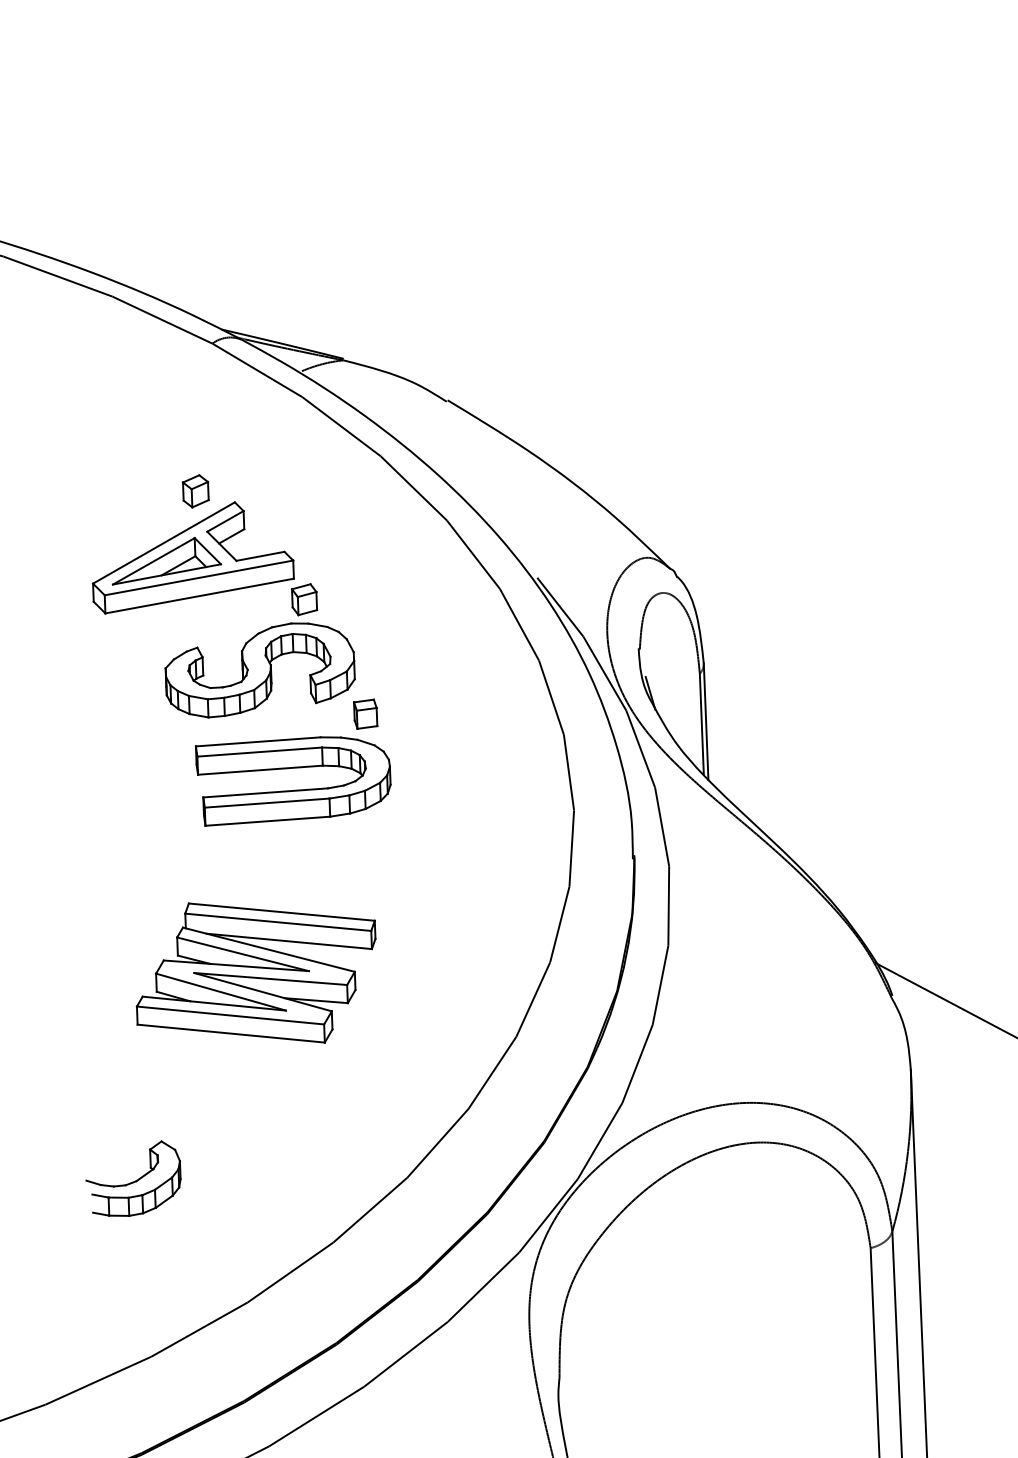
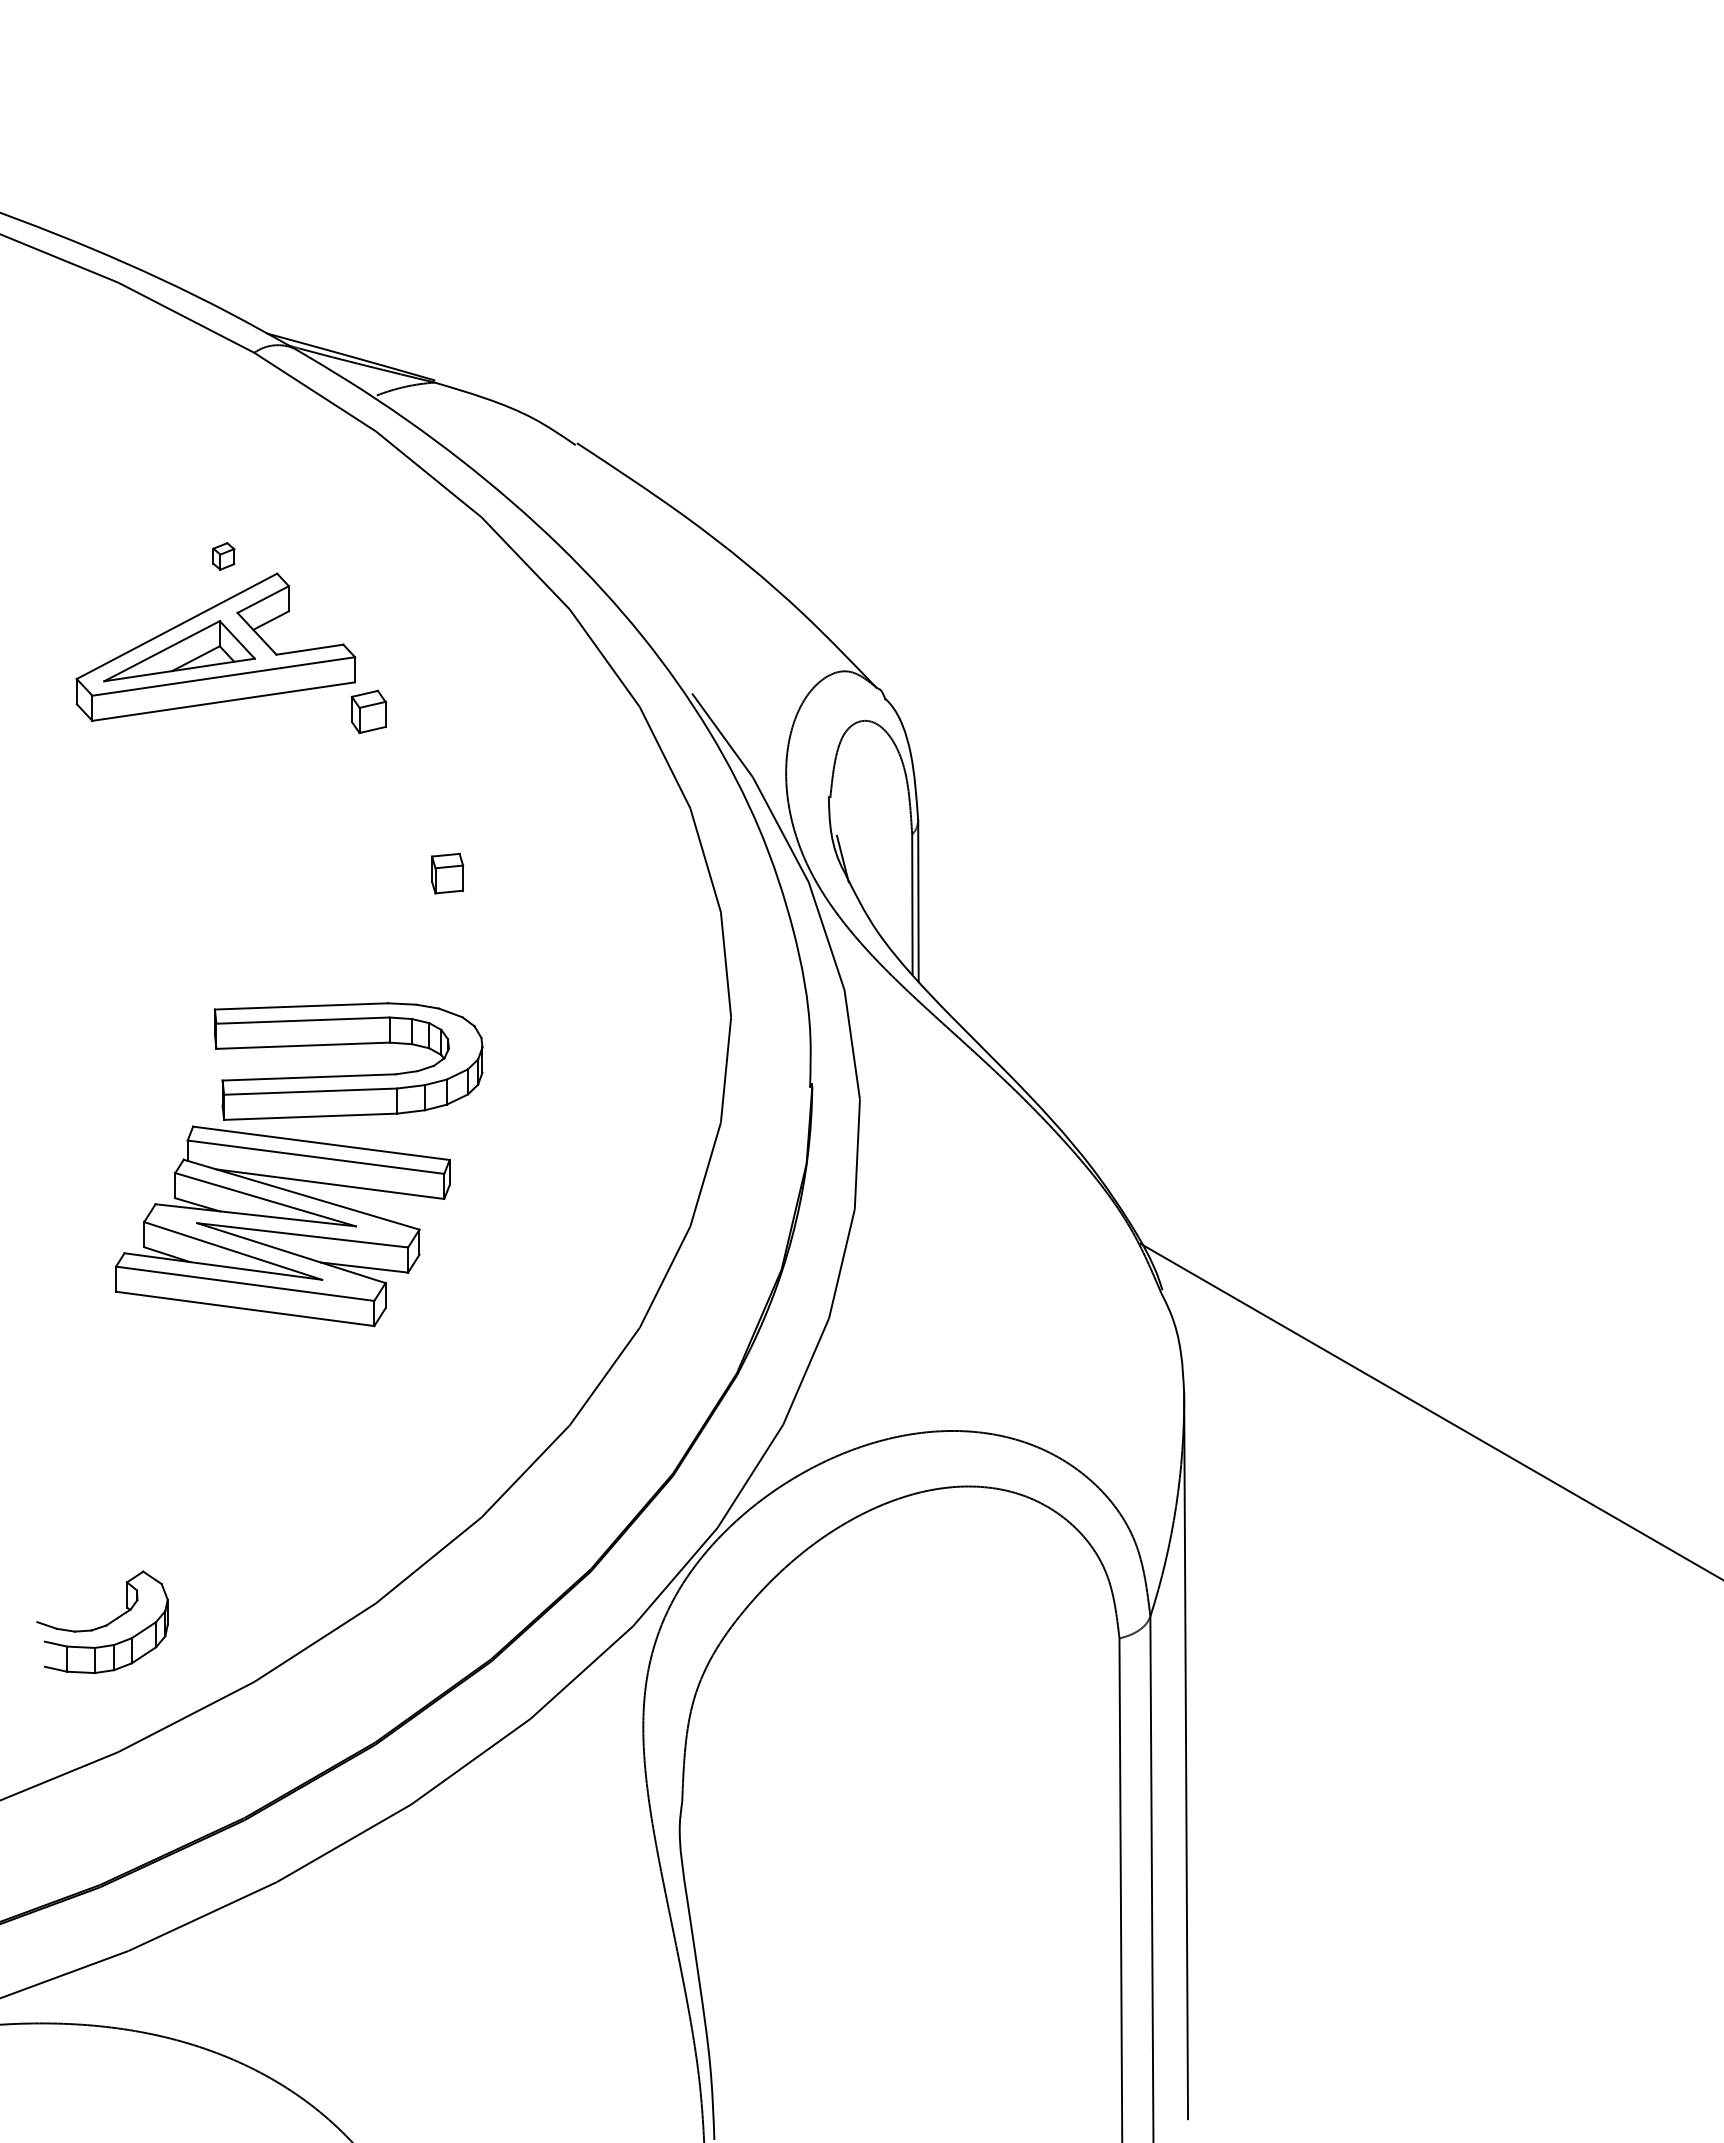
part: (195, 491) -> (223, 556), size x0.6
part: (259, 669) -> (303, 806), removed
part: (294, 790) -> (348, 1075), moved
part: (133, 1178) -> (102, 1621), moved

